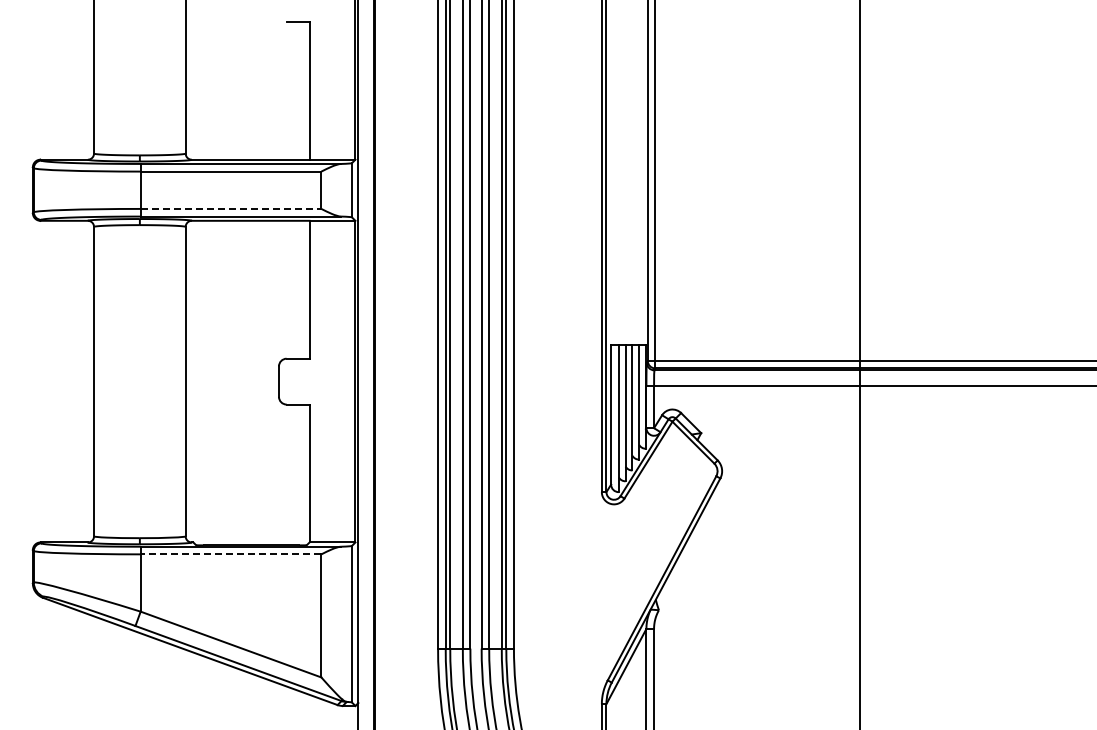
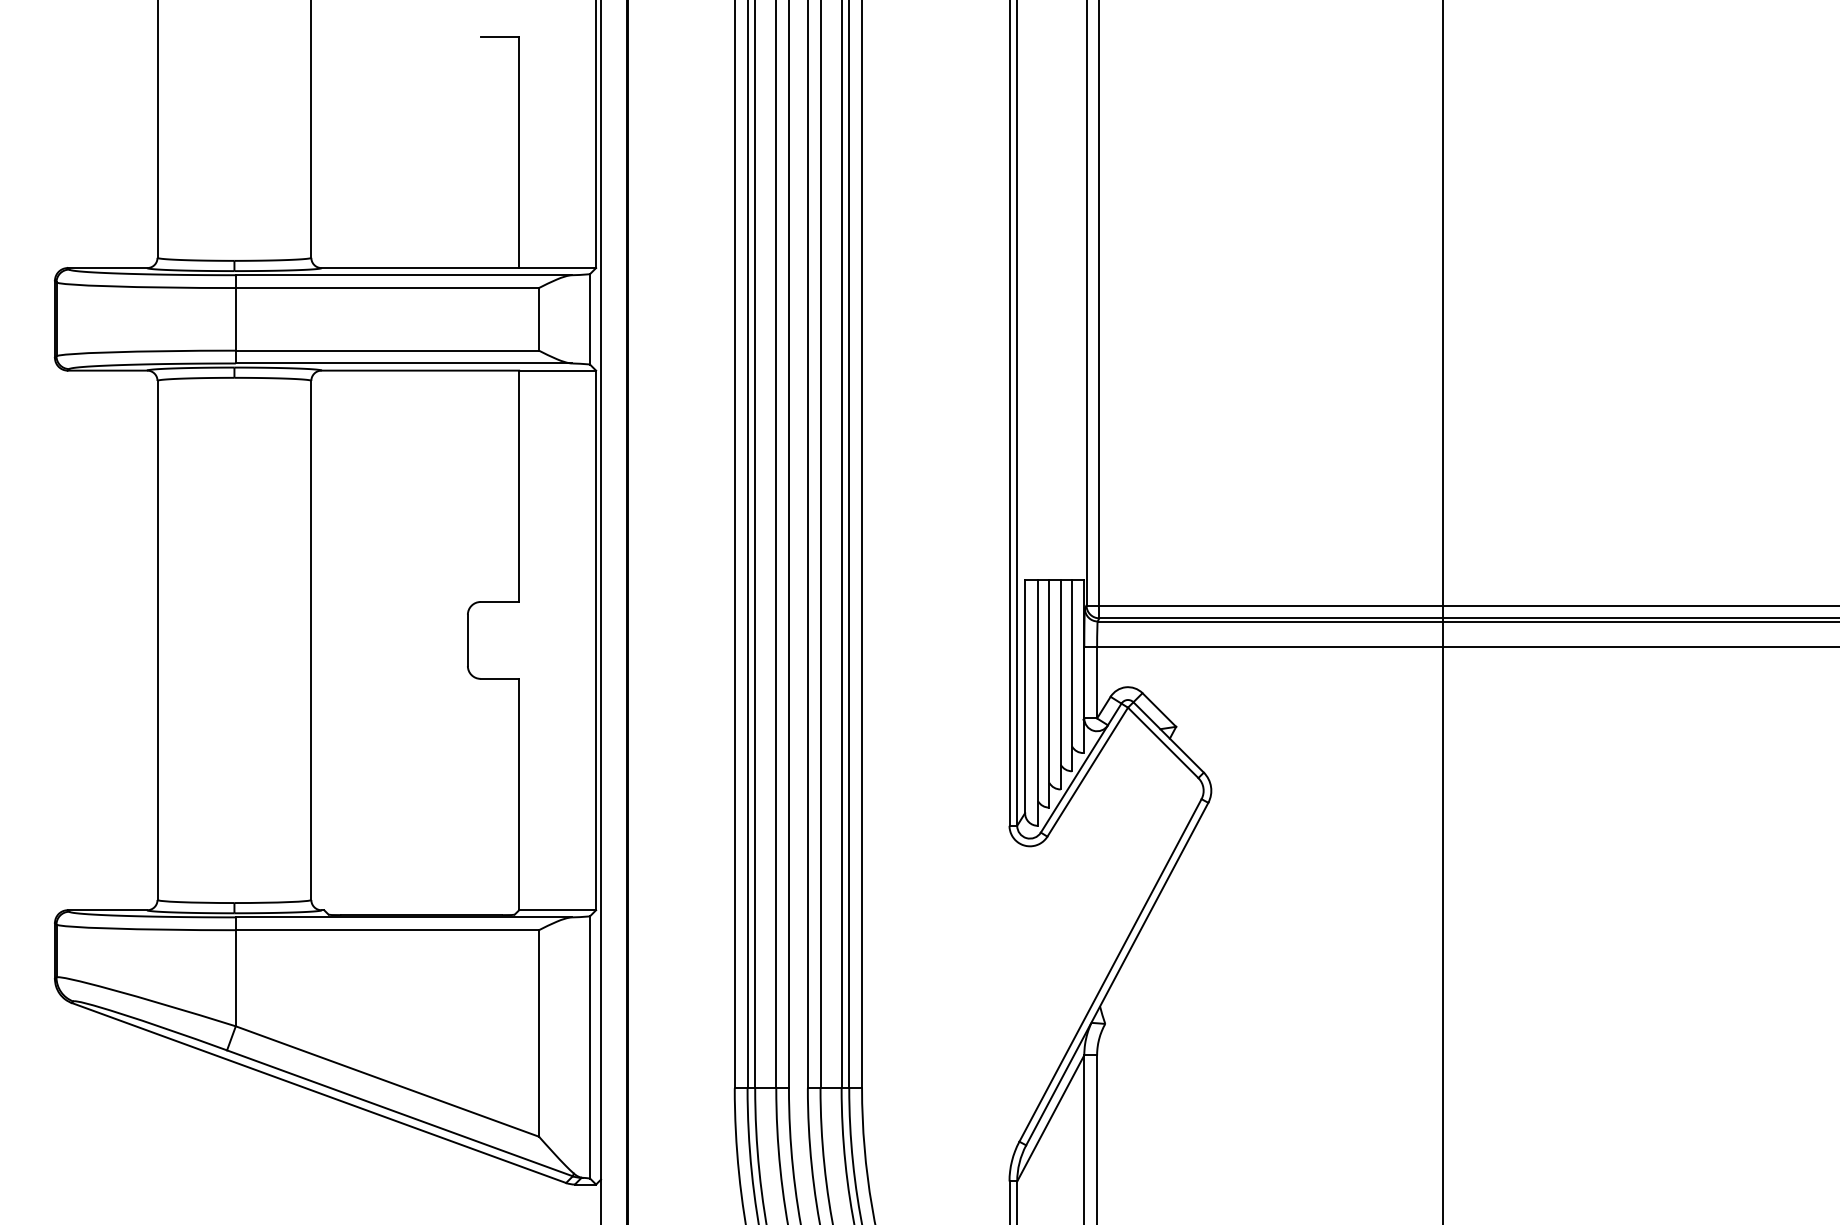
line: (231, 208) -> (388, 349), dashed -> solid
line: (230, 554) -> (386, 930), dashed -> solid

